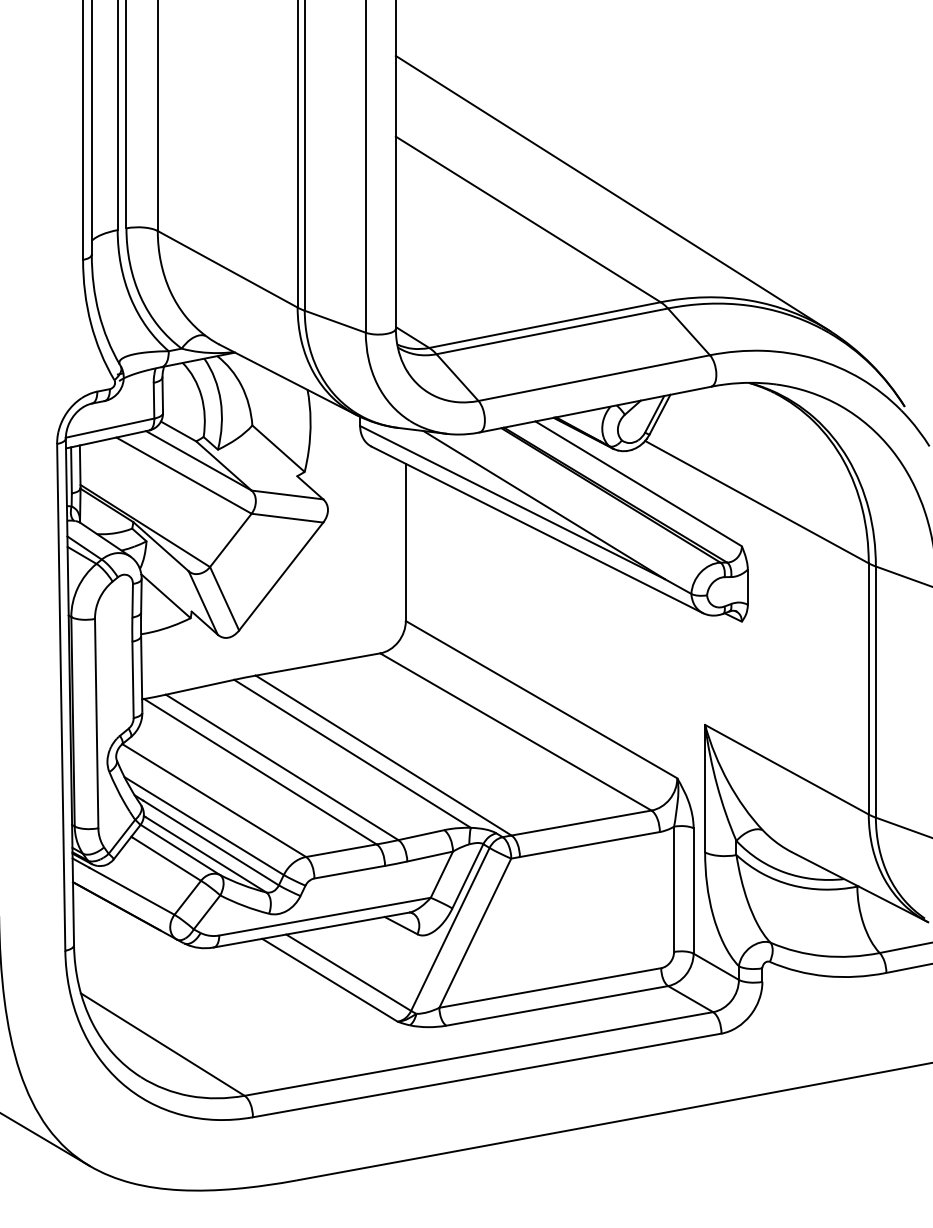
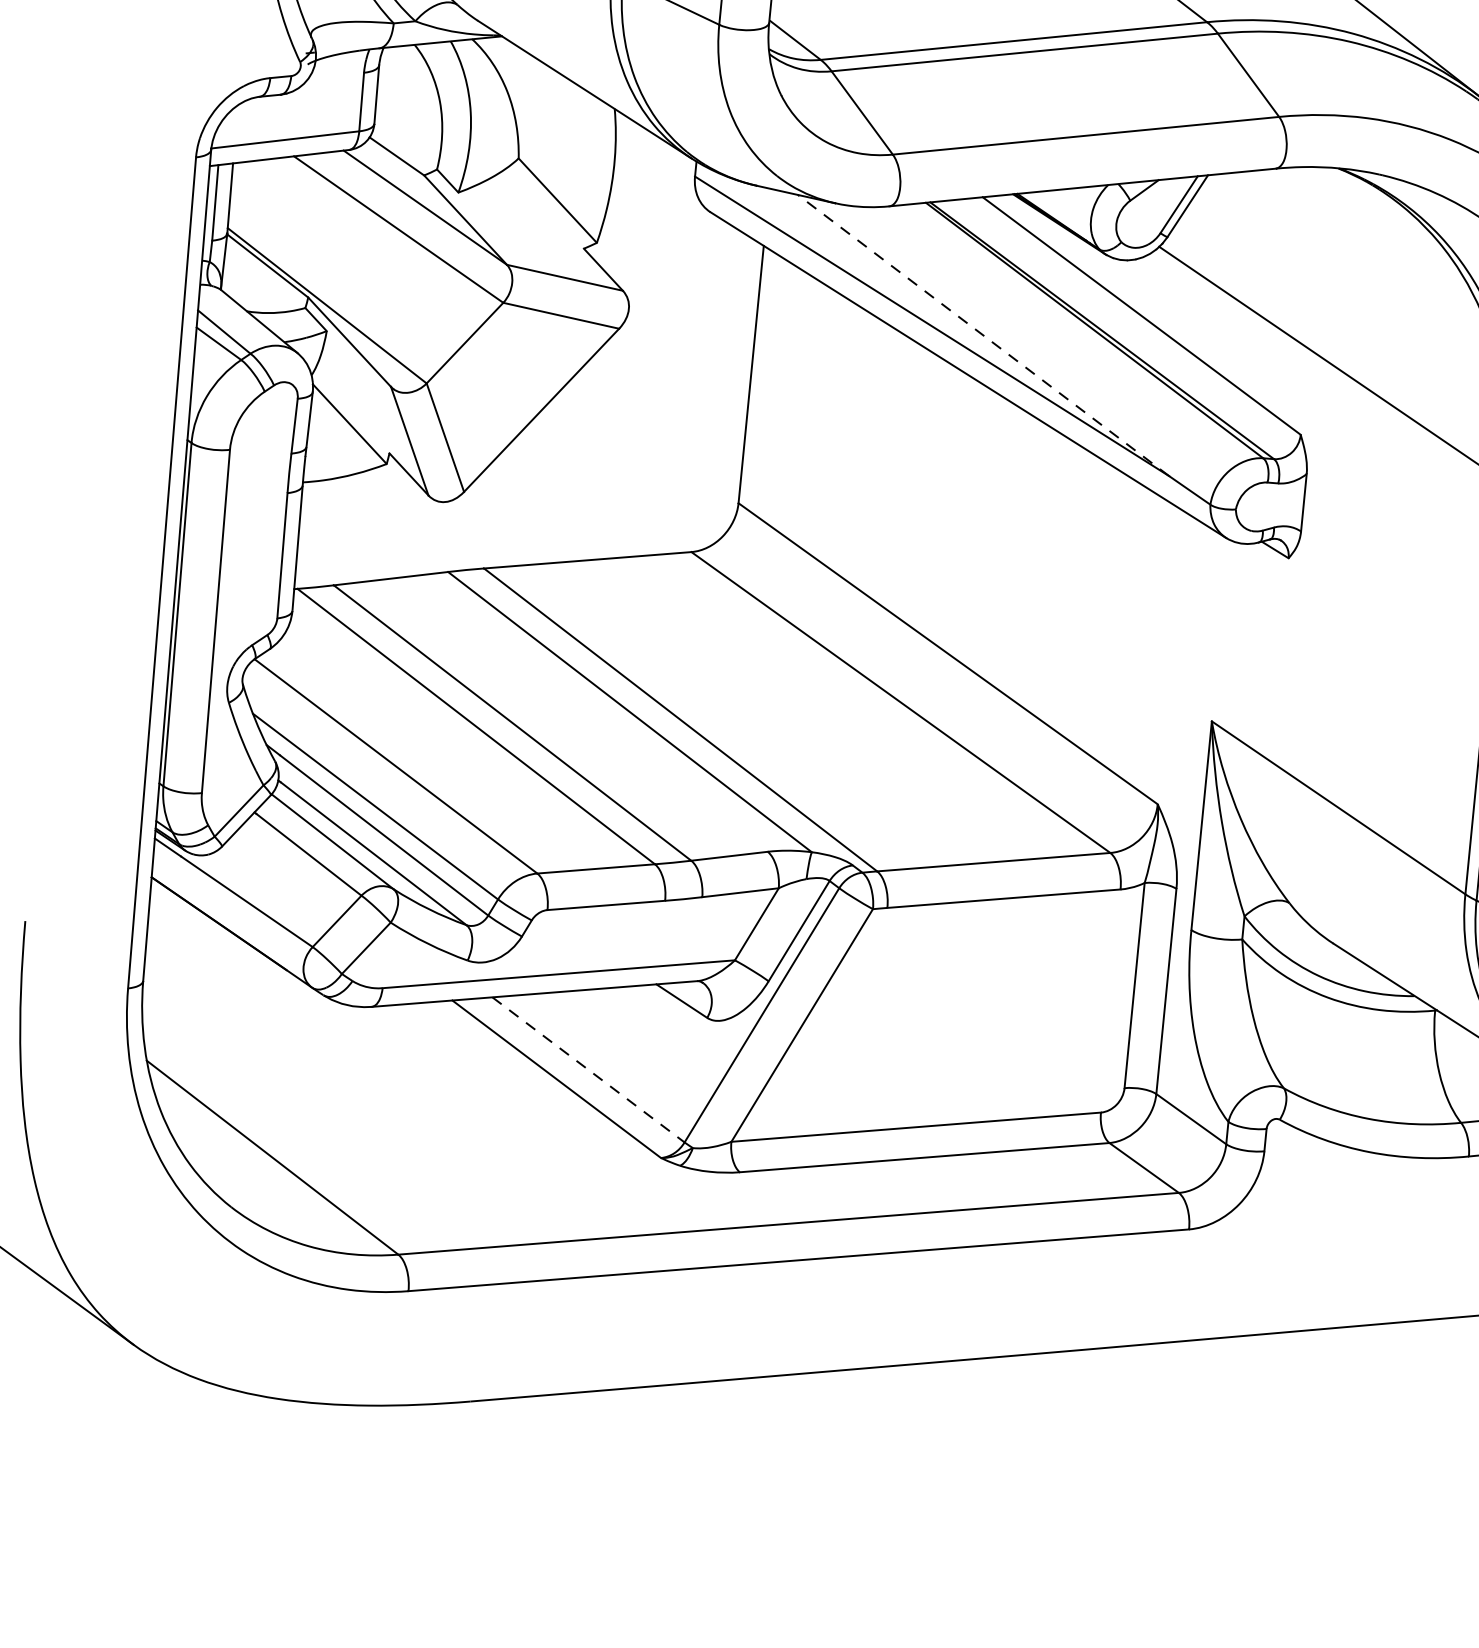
line: (544, 505) -> (984, 336), solid -> dashed
line: (349, 973) -> (589, 1071), solid -> dashed

